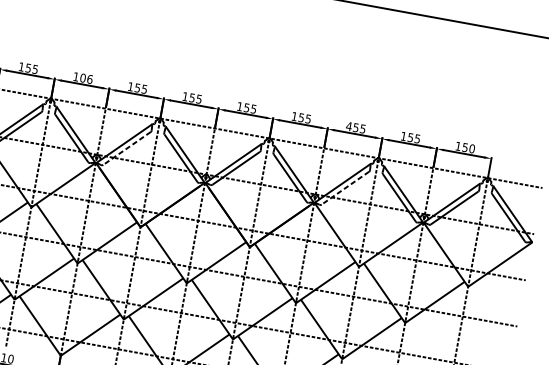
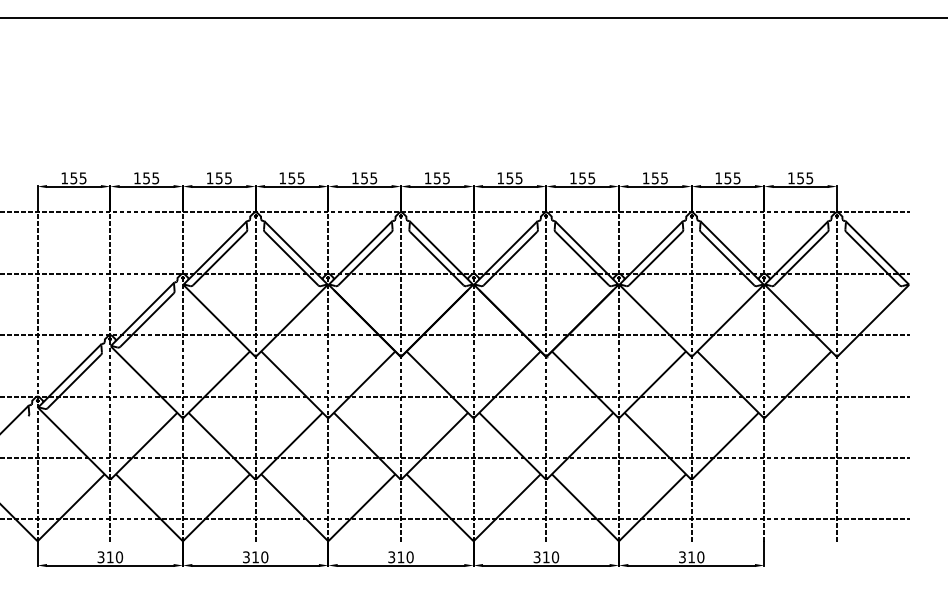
text: (86, 78) -> (296, 178), 106 -> 155
text: (348, 126) -> (645, 178), 455 -> 155
line: (127, 148) -> (365, 258), dashed -> solid
text: (471, 148) -> (809, 178), 150 -> 155
line: (345, 188) -> (655, 258), dashed -> solid

